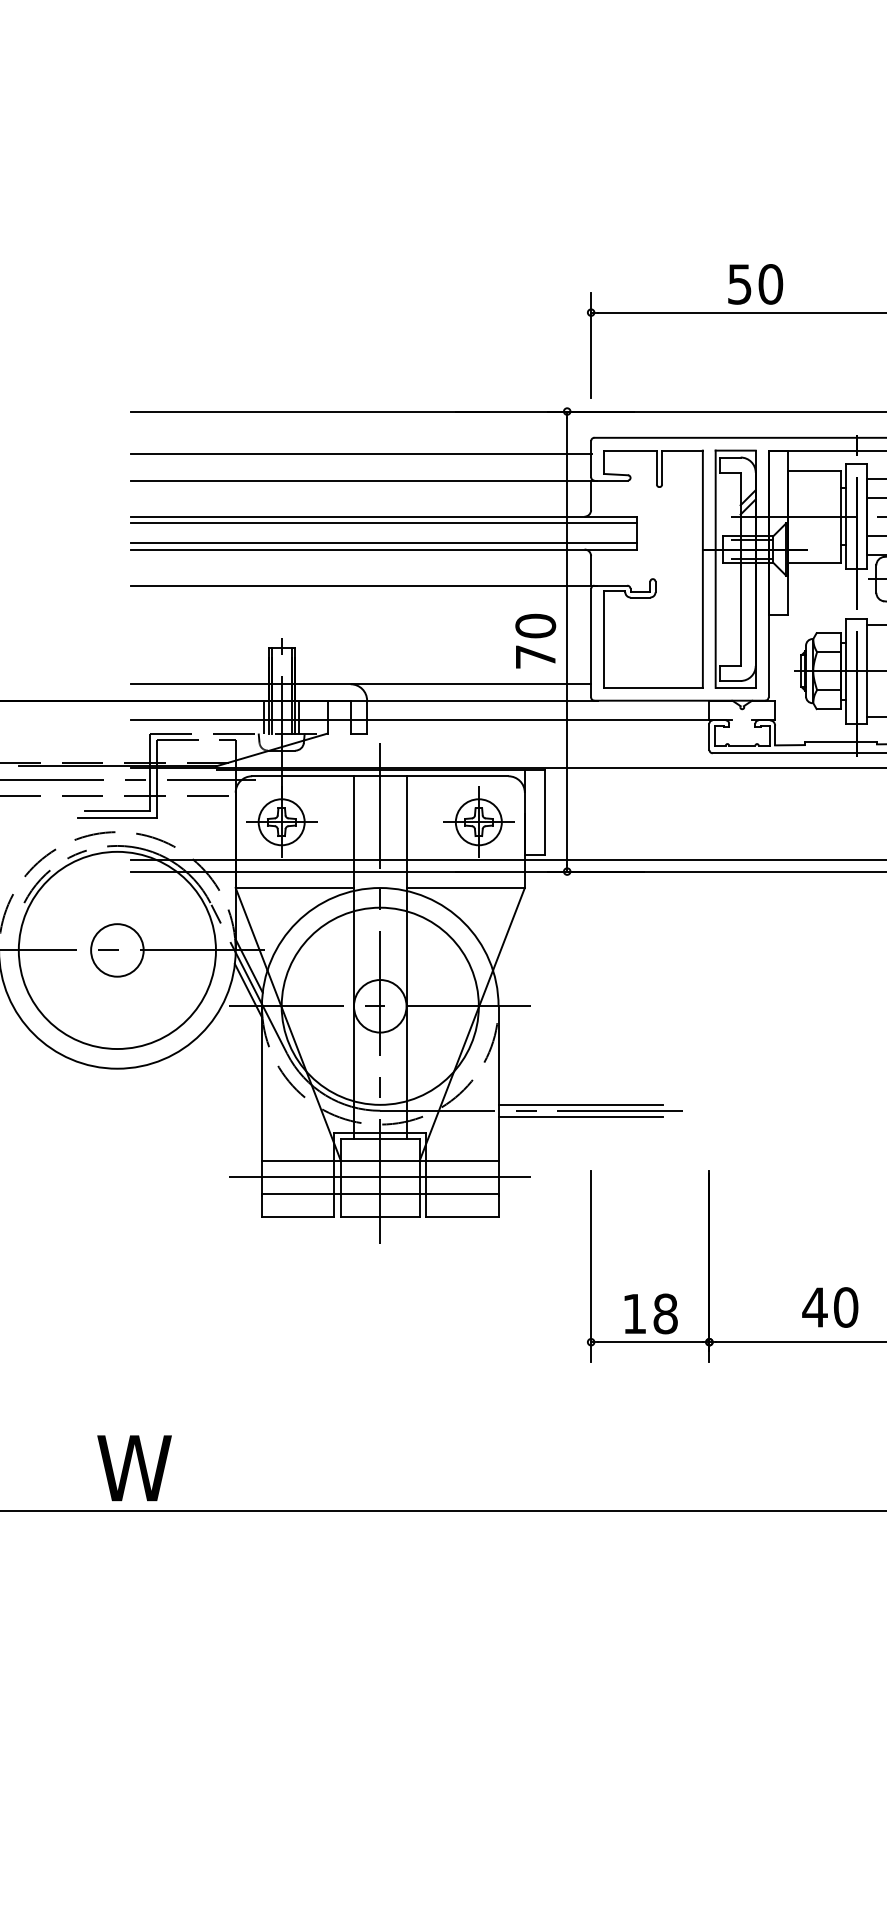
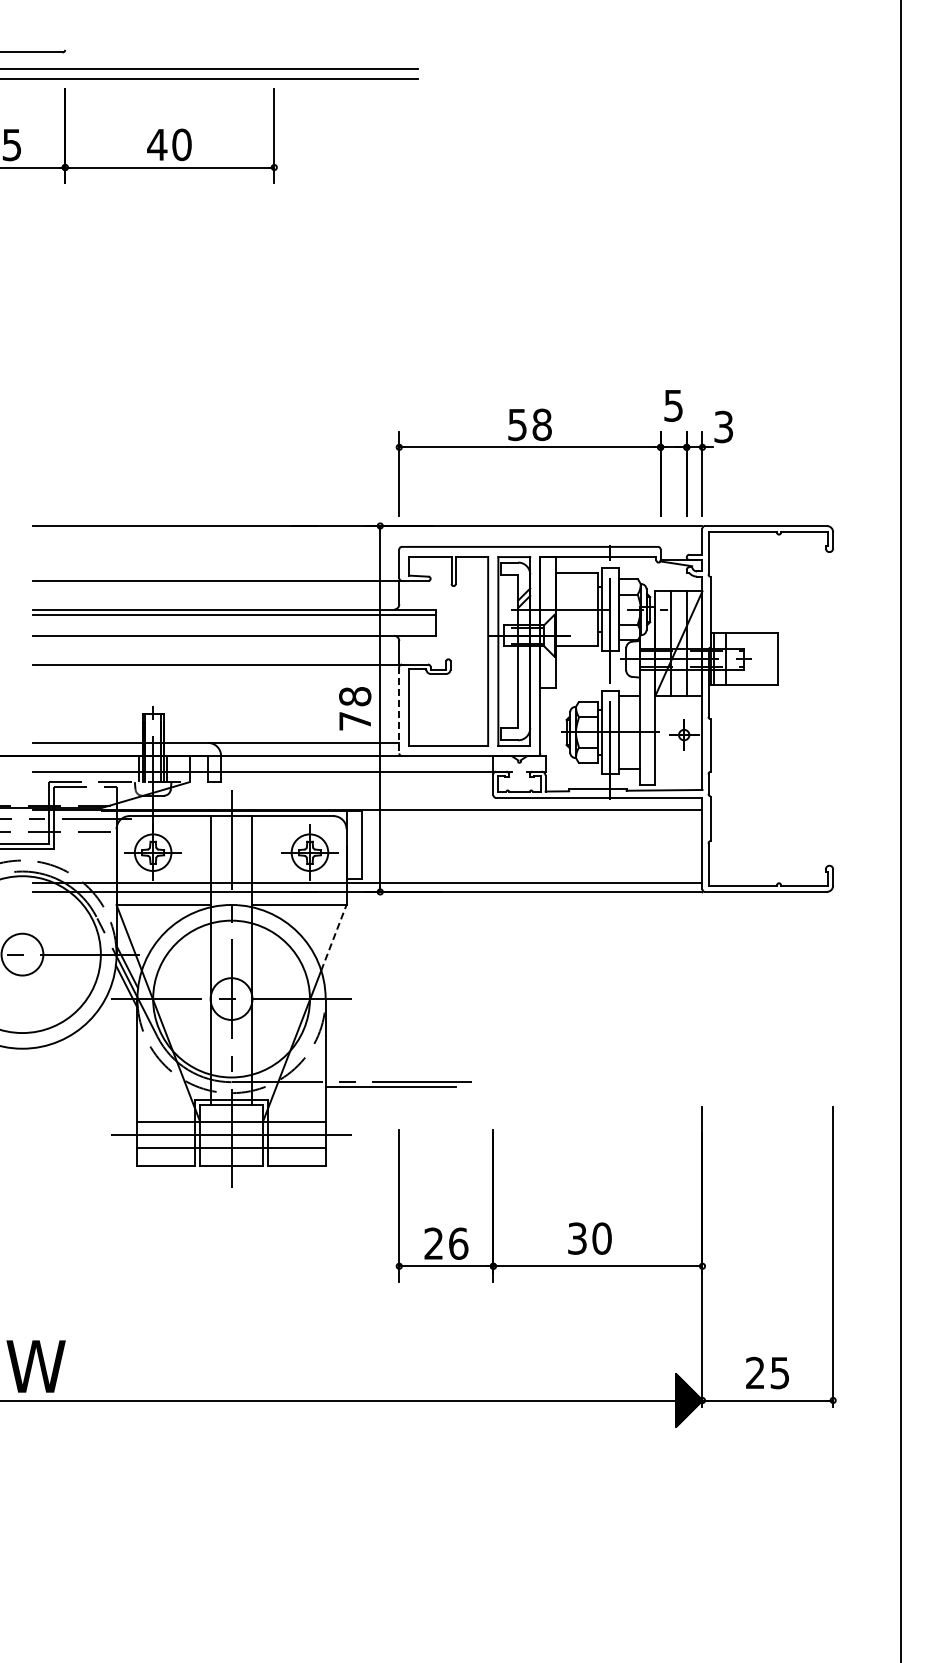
text: (769, 283) -> (541, 424), 50 -> 58
line: (361, 453) -> (216, 559), removed
line: (383, 542) -> (234, 630), removed
text: (536, 625) -> (355, 696), 70 -> 78
line: (591, 643) -> (399, 710), solid -> dashed
line: (509, 928) -> (334, 937), solid -> dashed
line: (580, 1104) -> (390, 1077), removed
text: (815, 1307) -> (577, 1238), 40 -> 30
text: (650, 1313) -> (446, 1243), 18 -> 26

